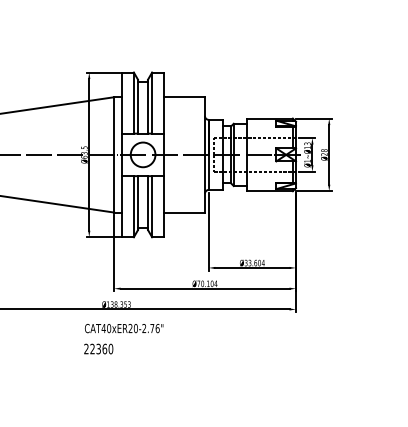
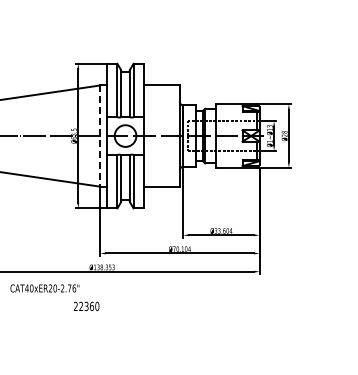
line: (114, 155) -> (100, 136), solid -> dashed
text: (123, 328) -> (44, 288), moved

